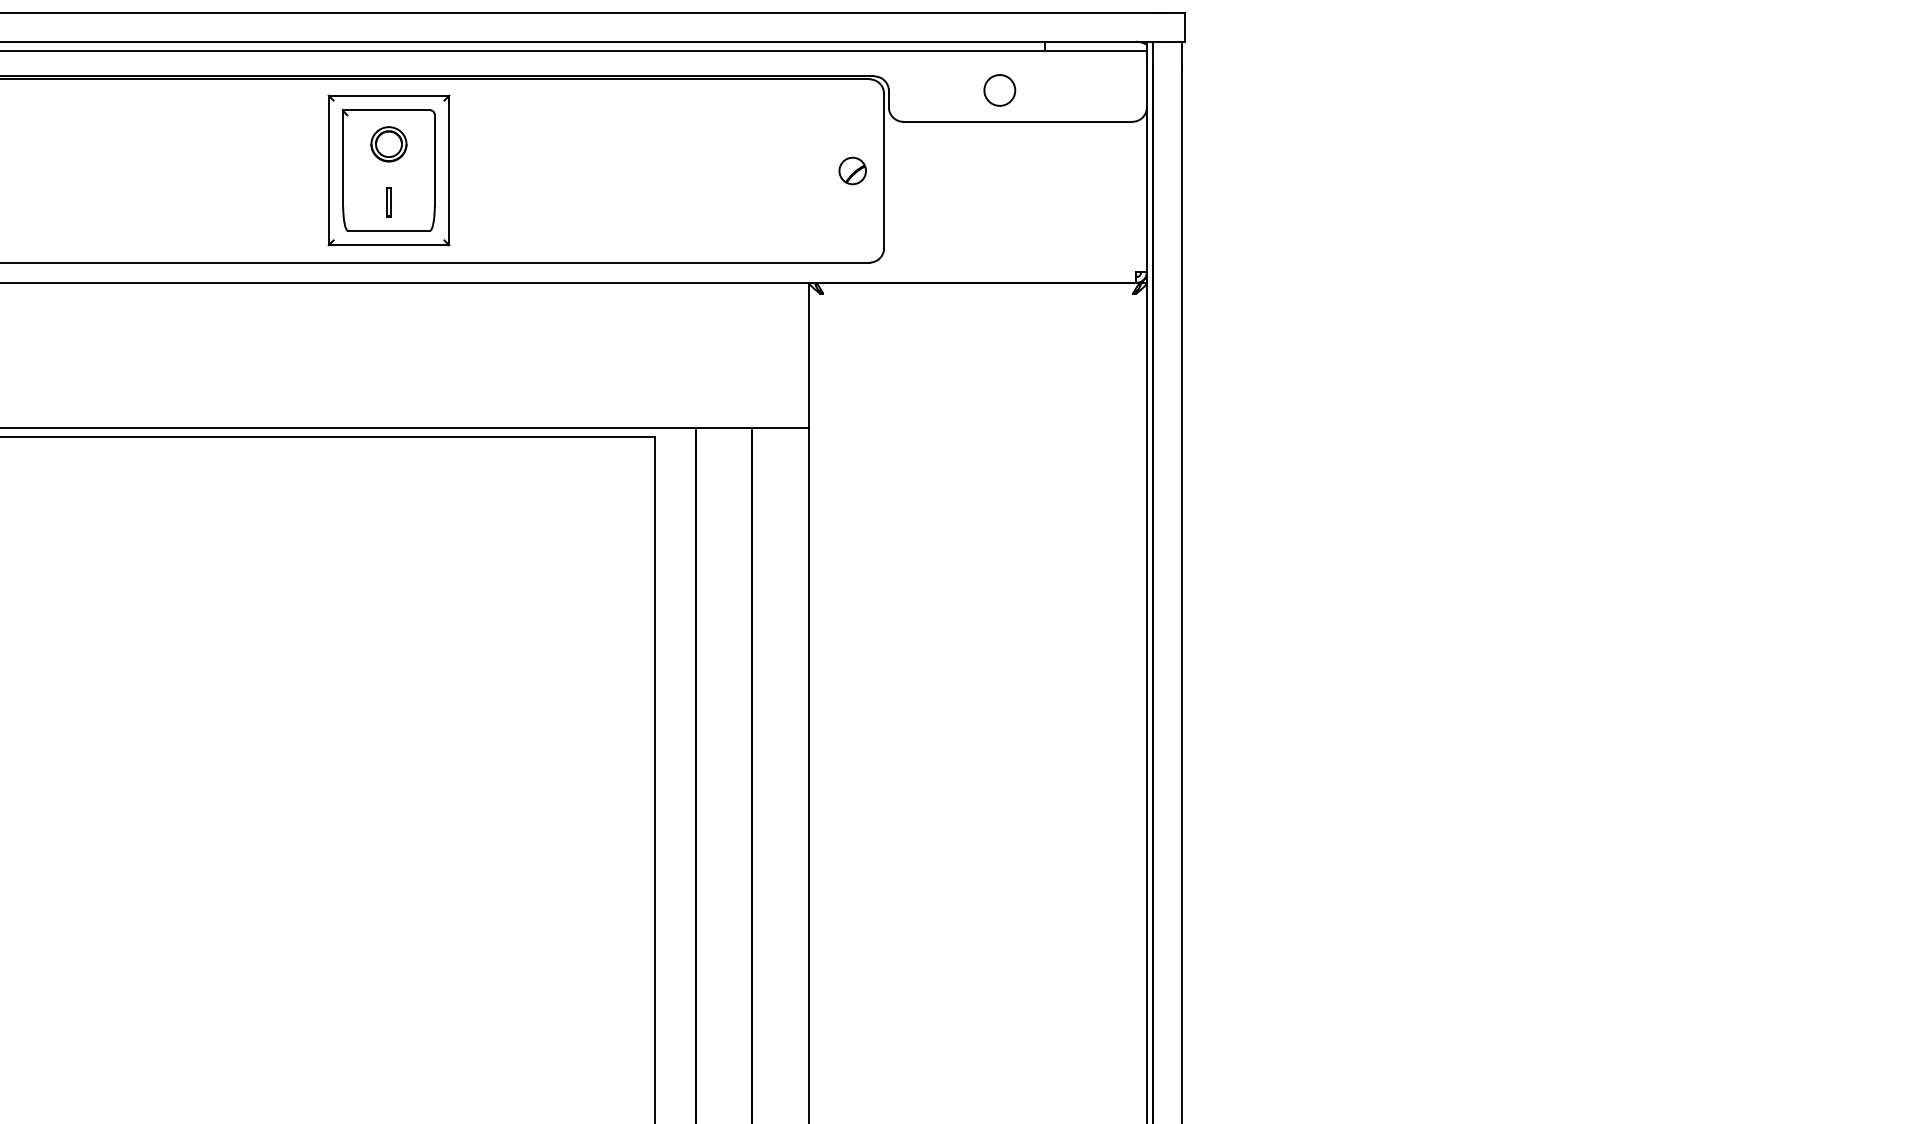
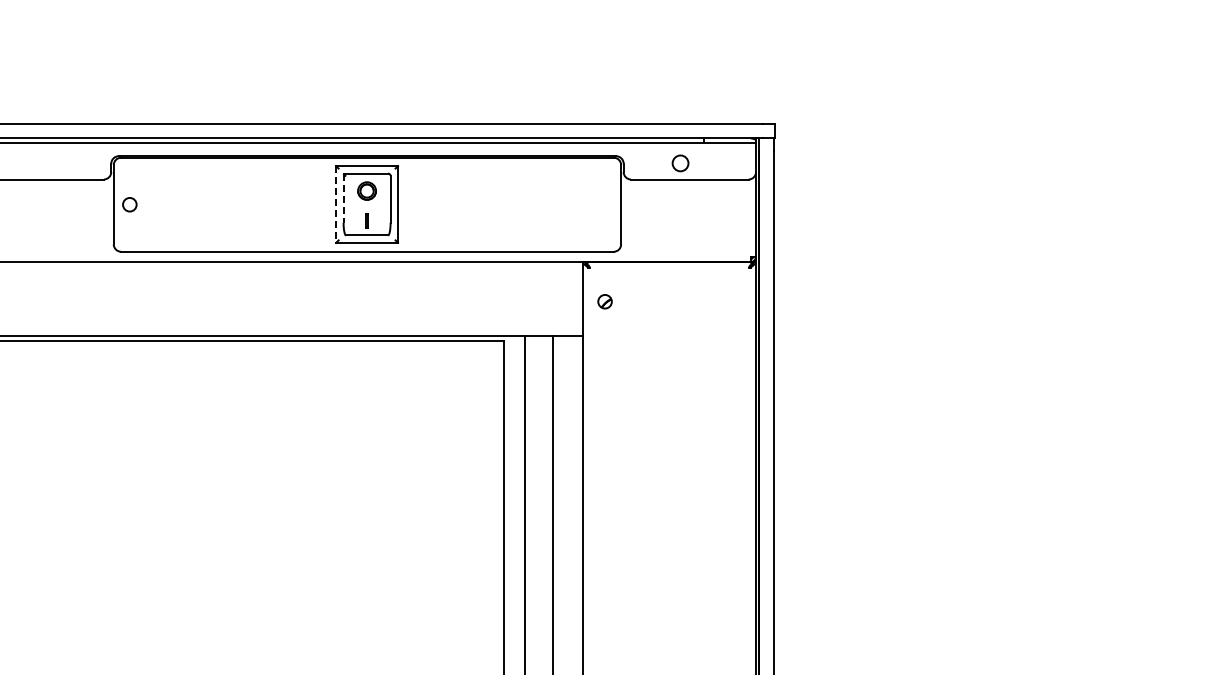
line: (343, 158) -> (343, 198), solid -> dashed
part: (851, 170) -> (604, 301), moved
line: (329, 172) -> (336, 205), solid -> dashed

